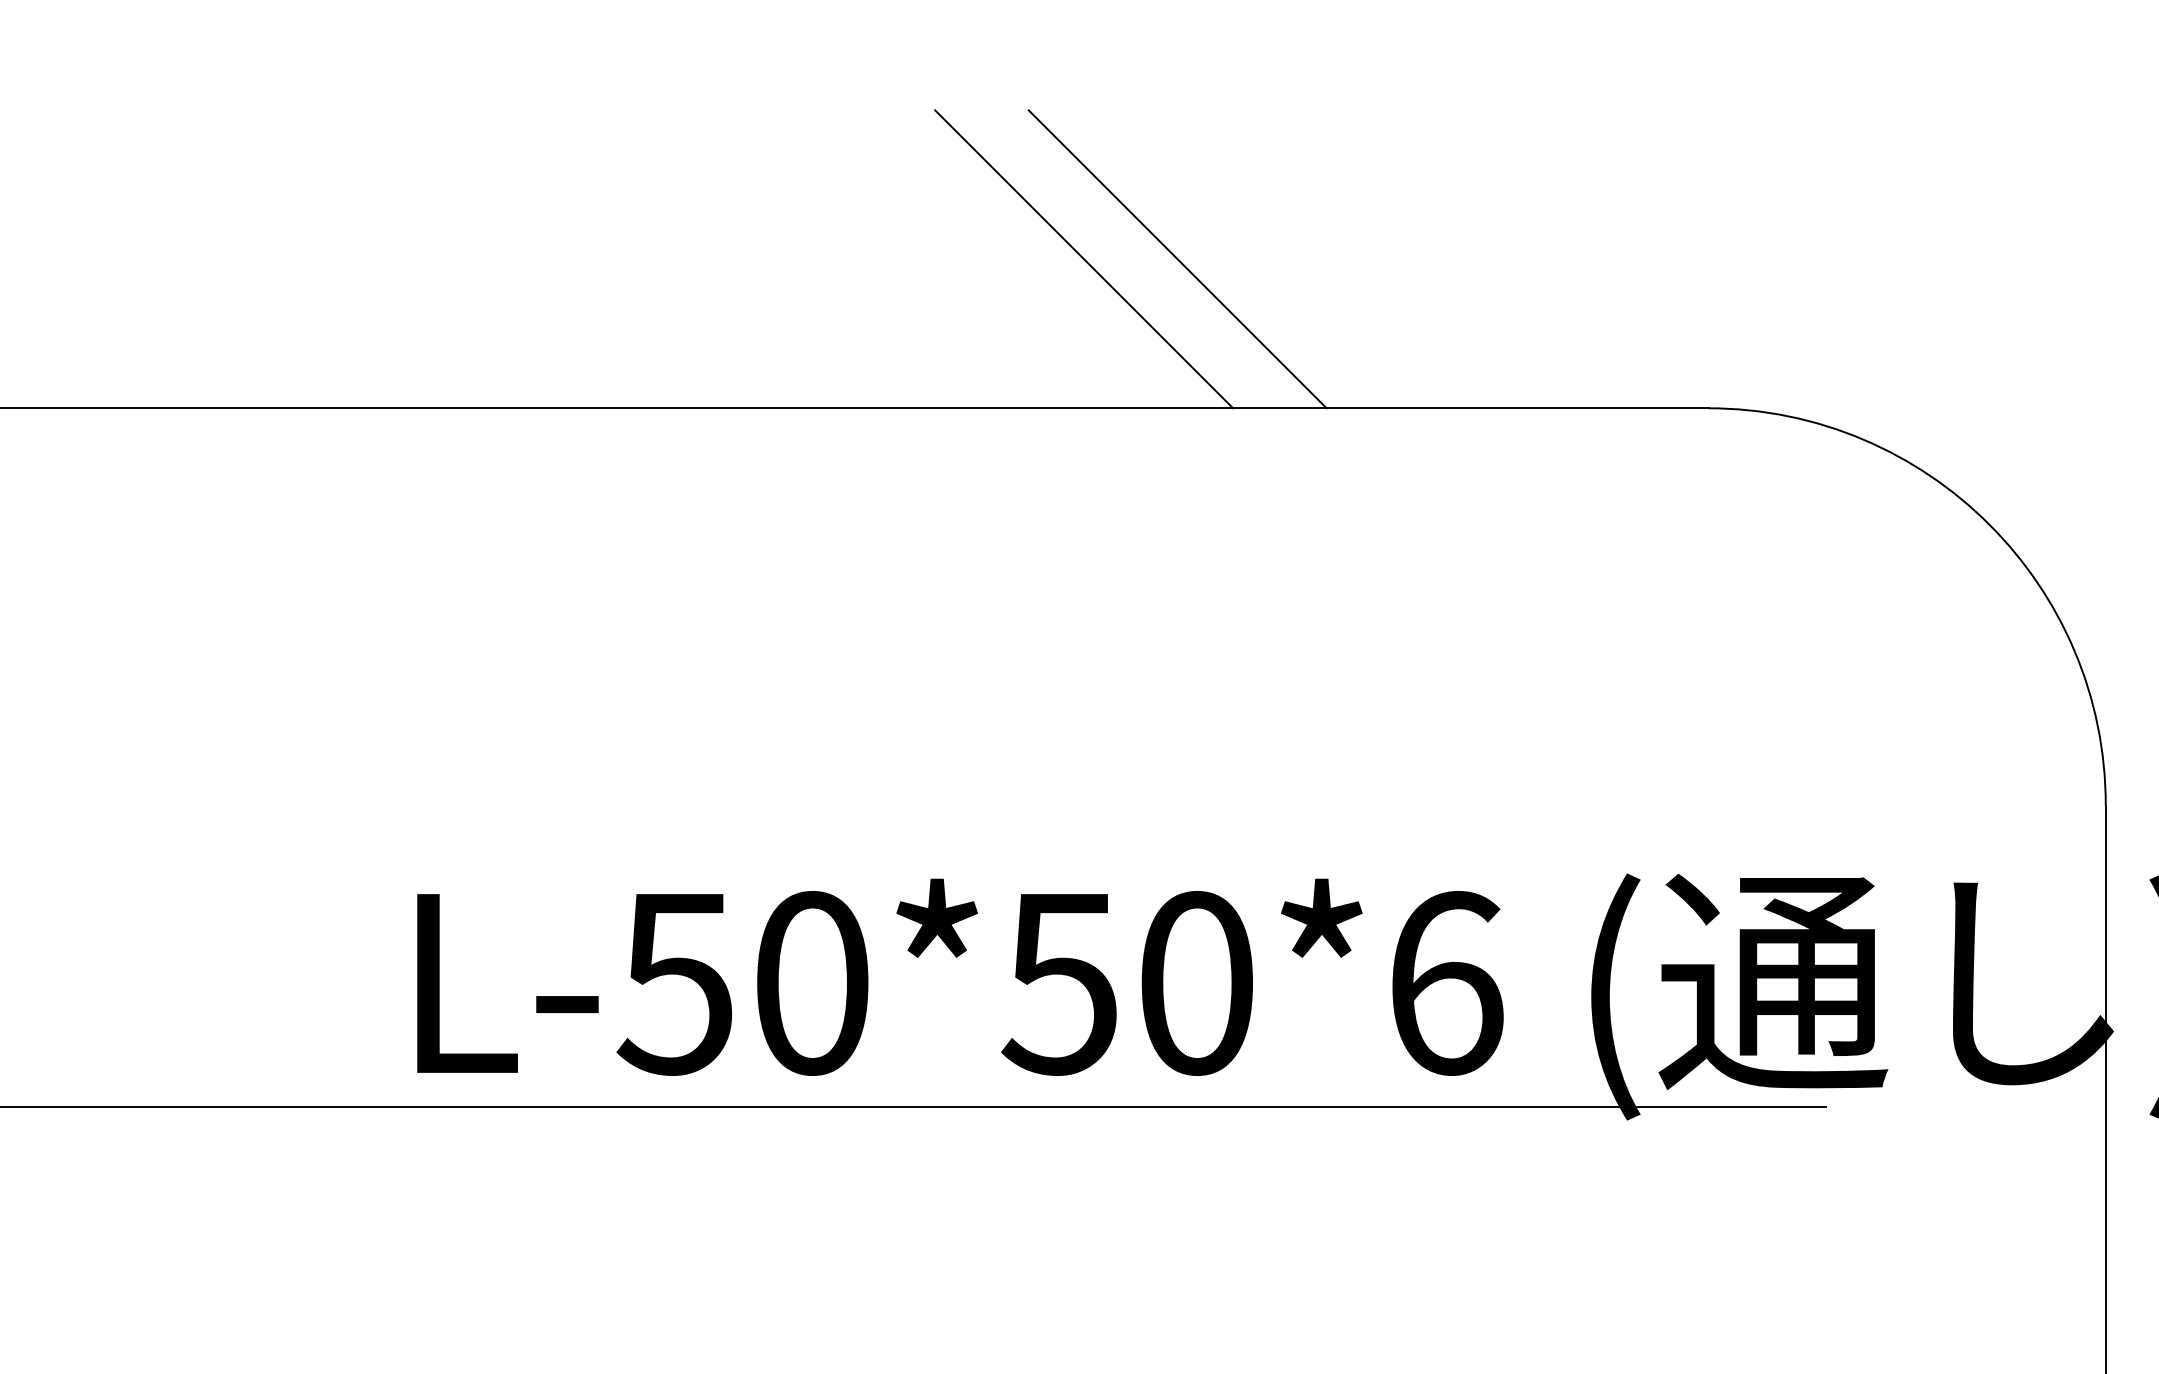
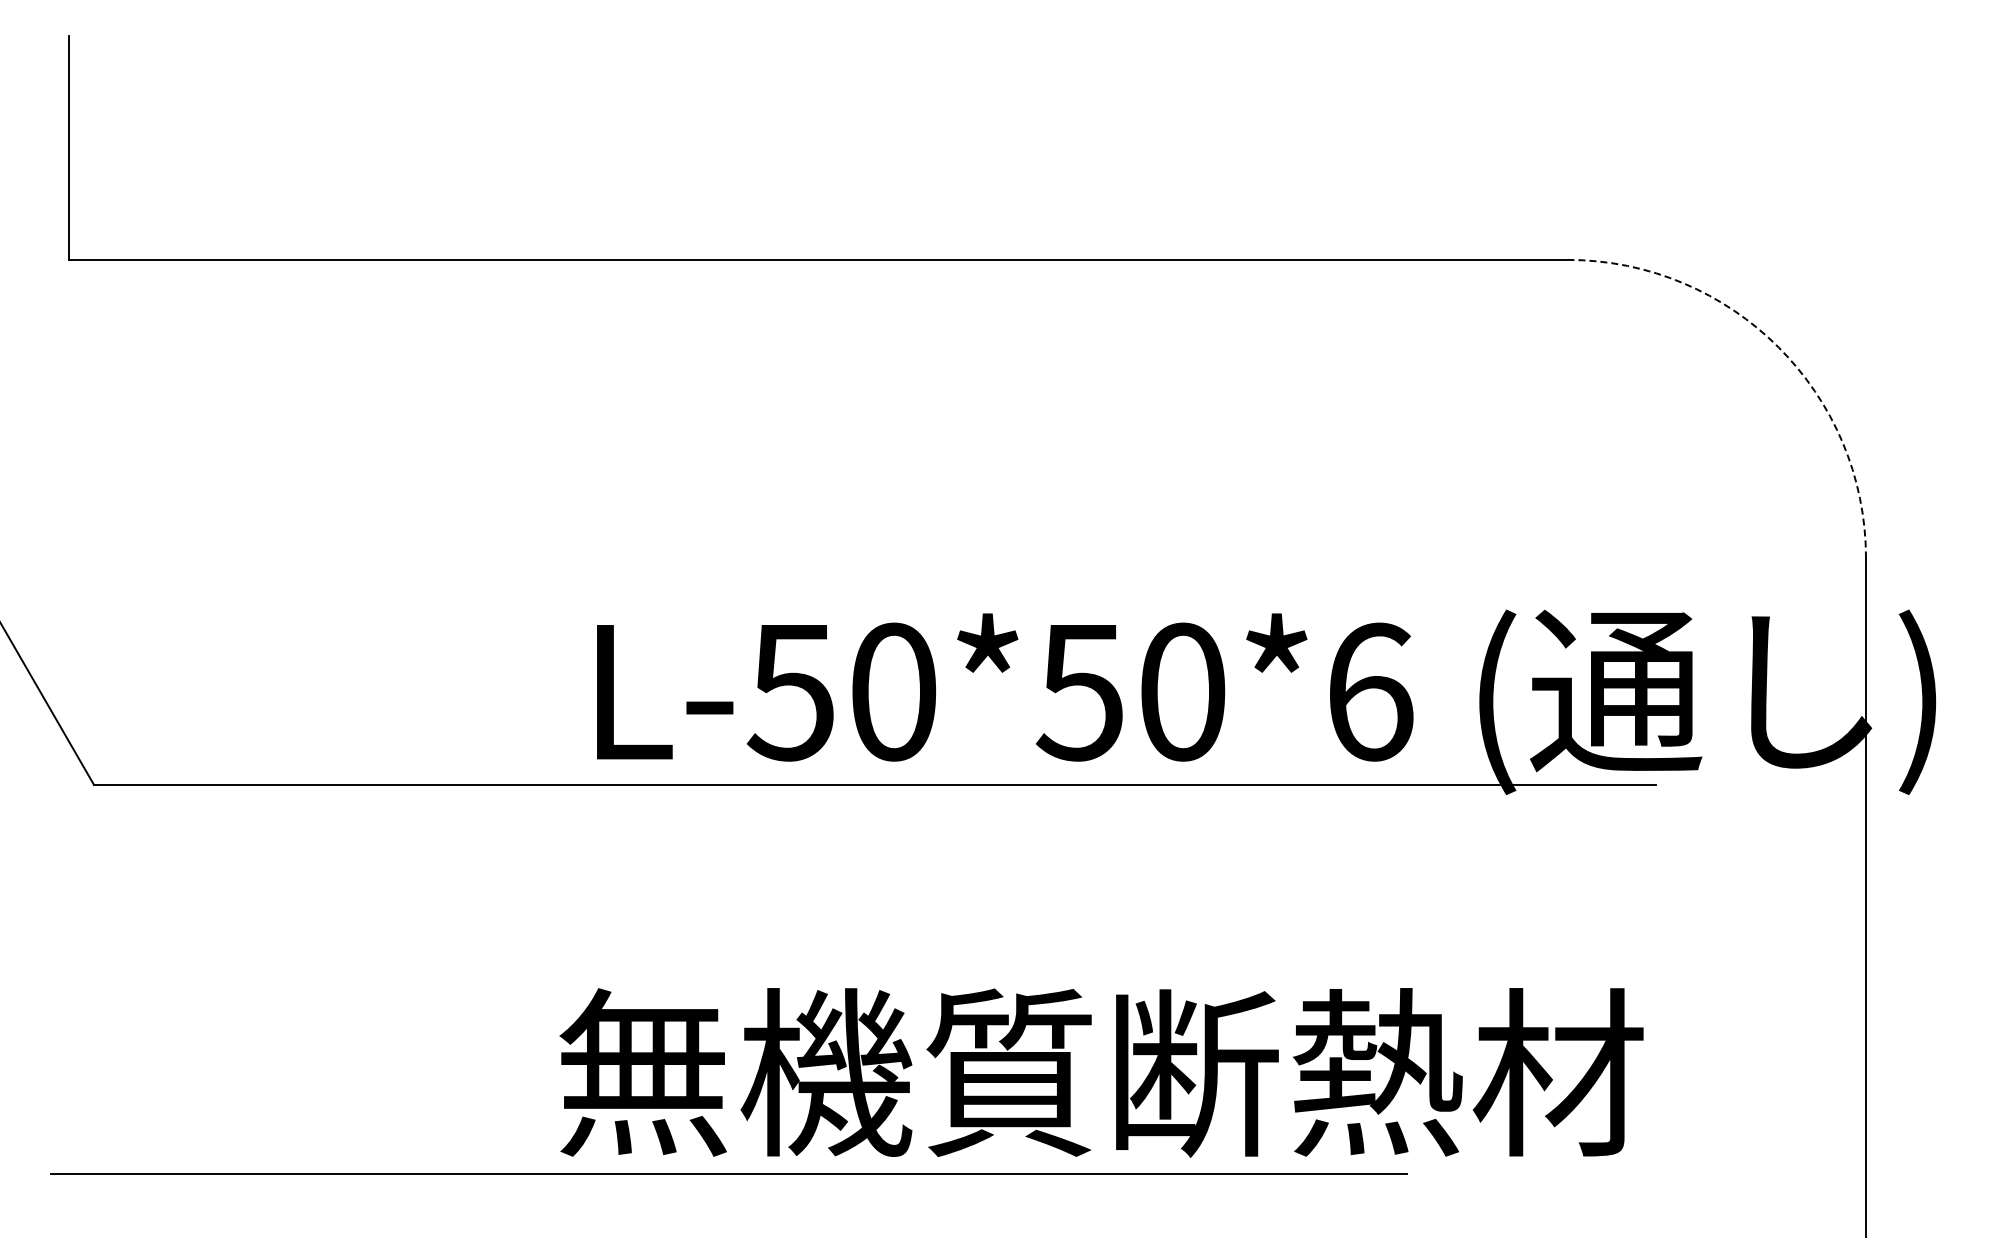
line: (1084, 258) -> (1098, 147), removed
line: (1177, 258) -> (1168, 147), removed
arc: (1989, 524) -> (1778, 347), solid -> dashed

